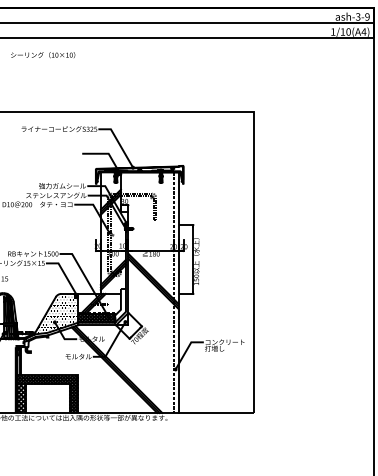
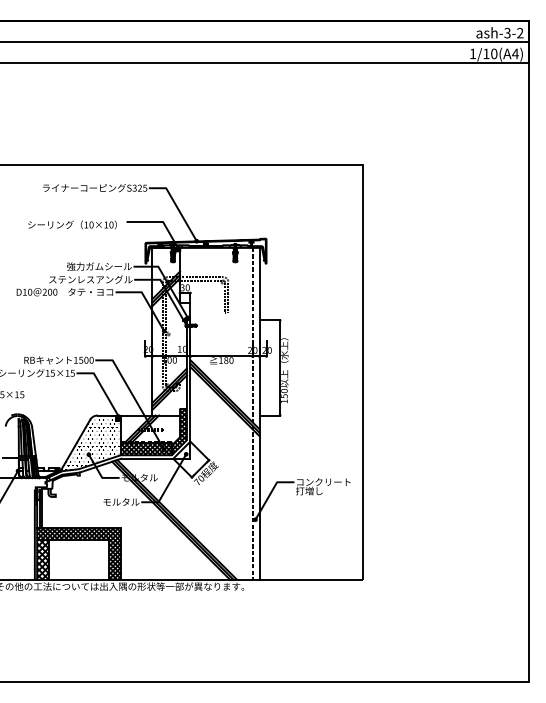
text: (367, 17) -> (520, 33), ash-3-9 -> ash-3-2
text: (43, 54) -> (72, 224), moved
hatch: (119, 304) -> (178, 430), added

